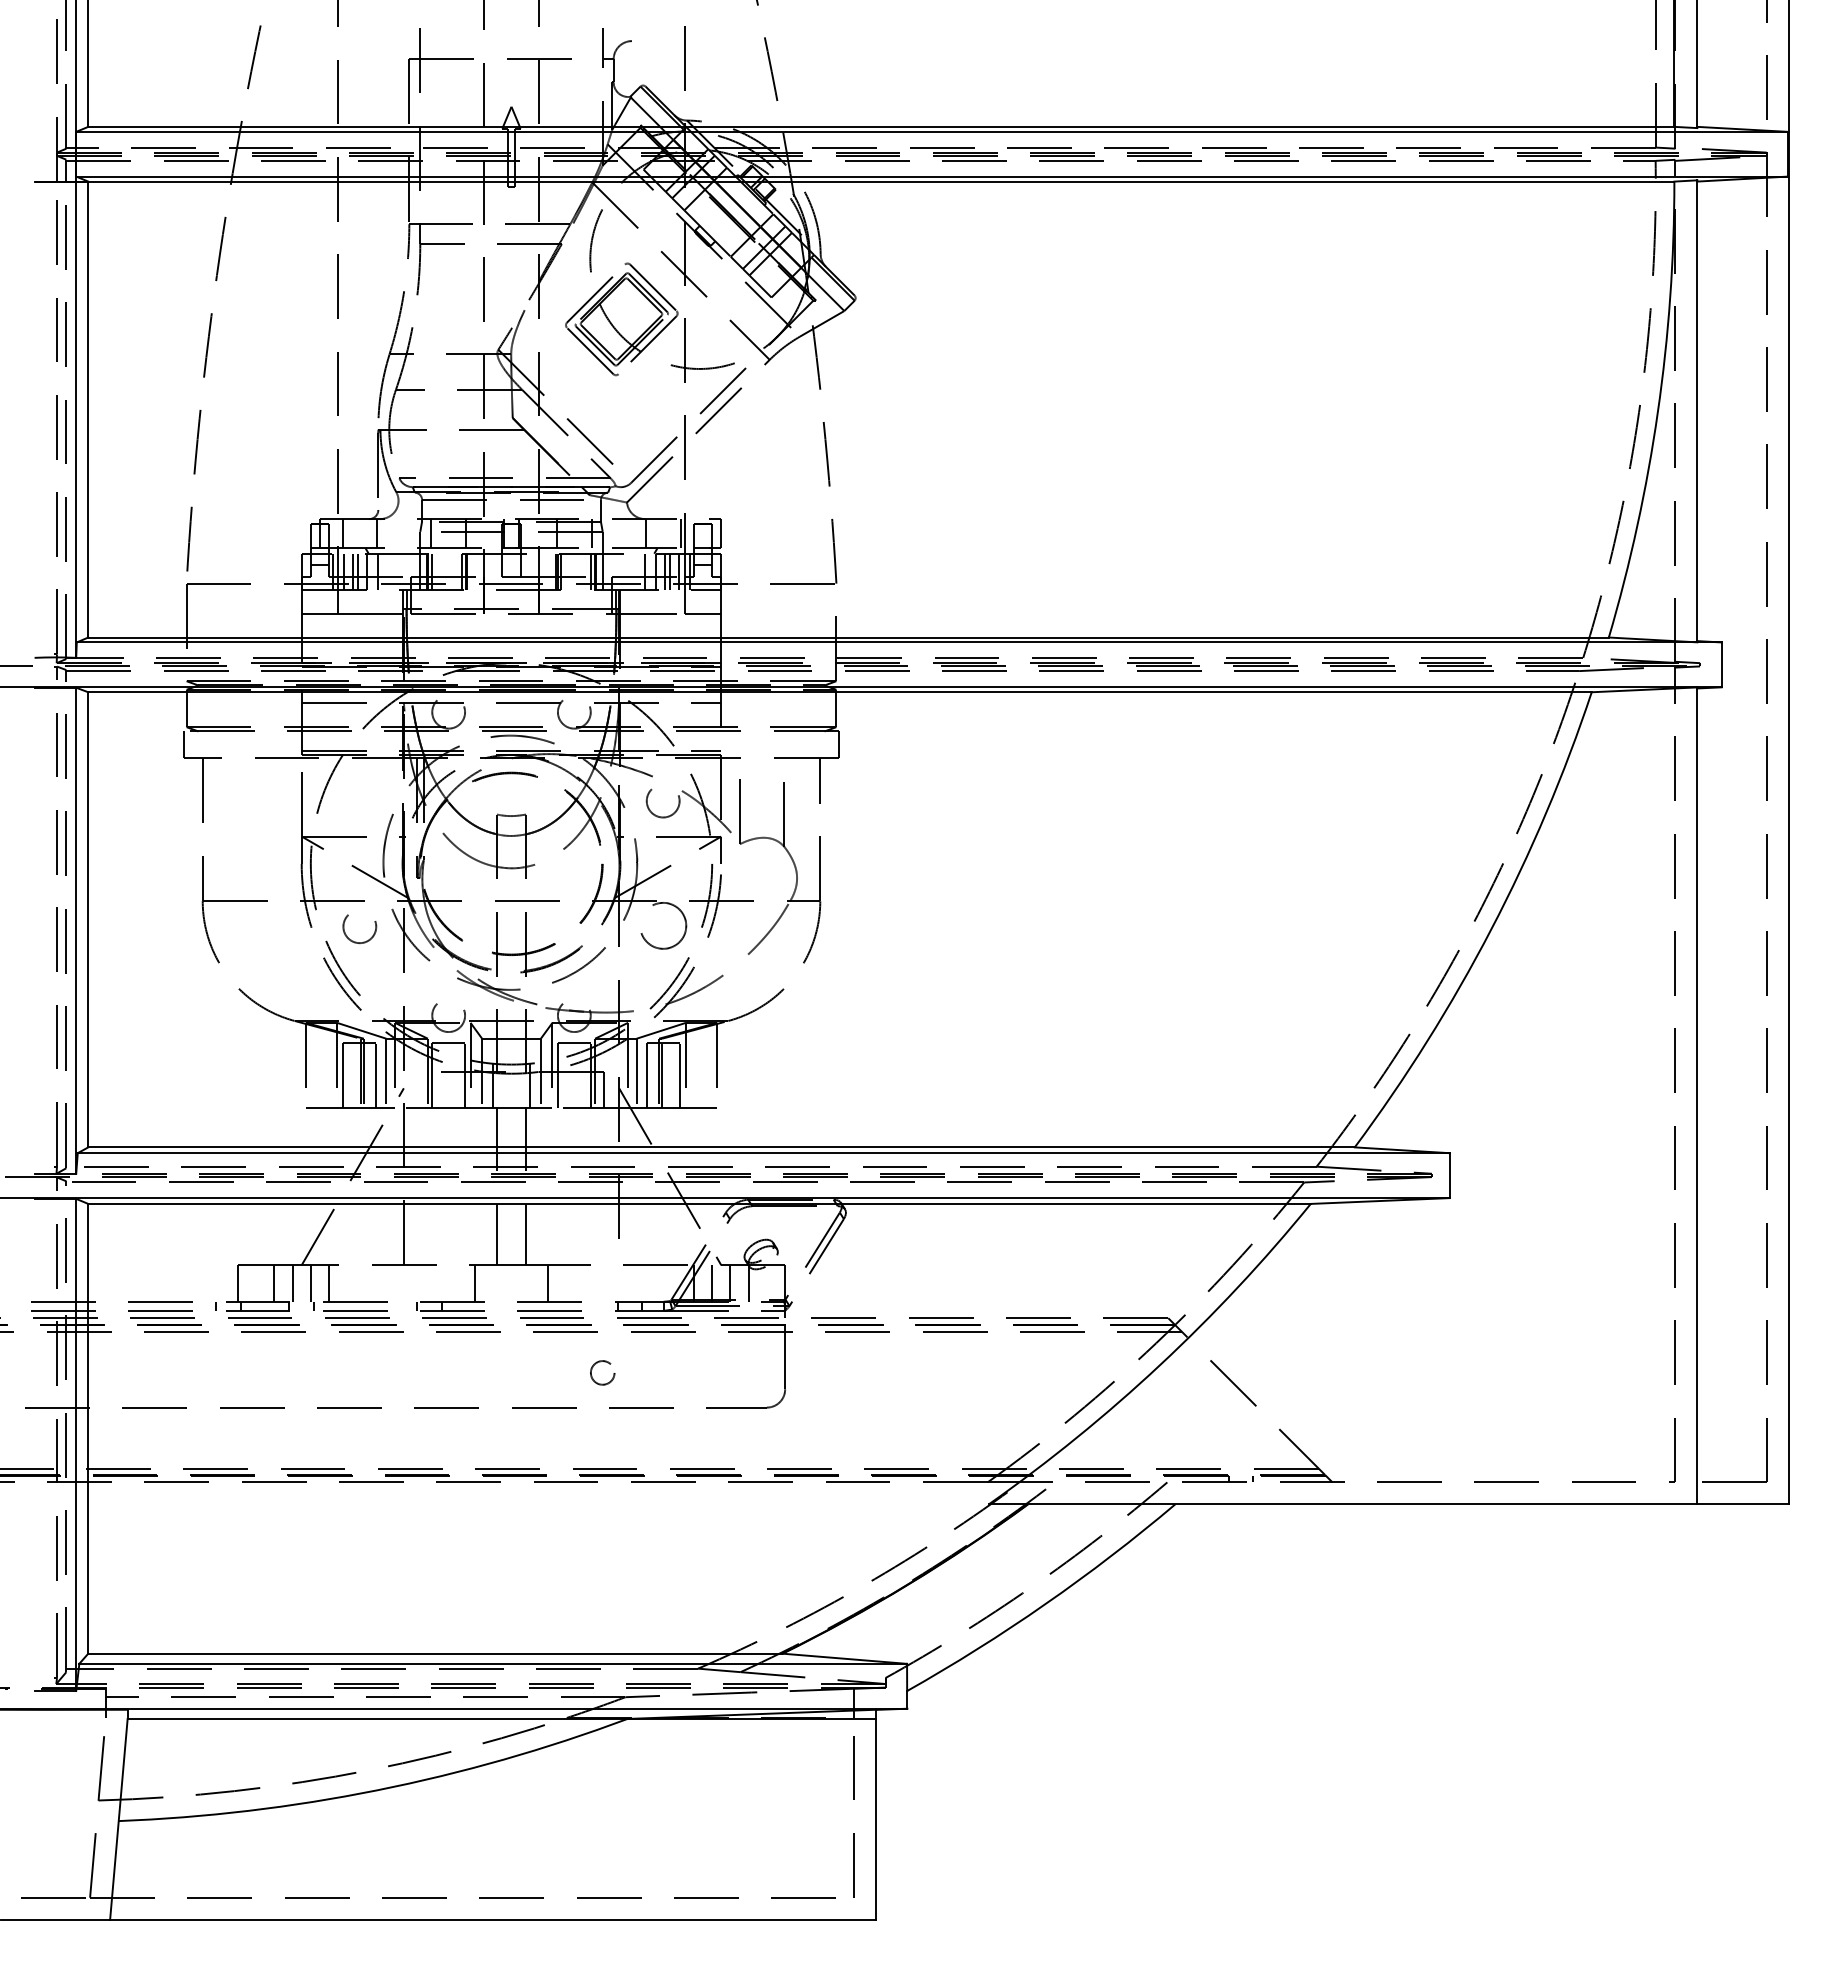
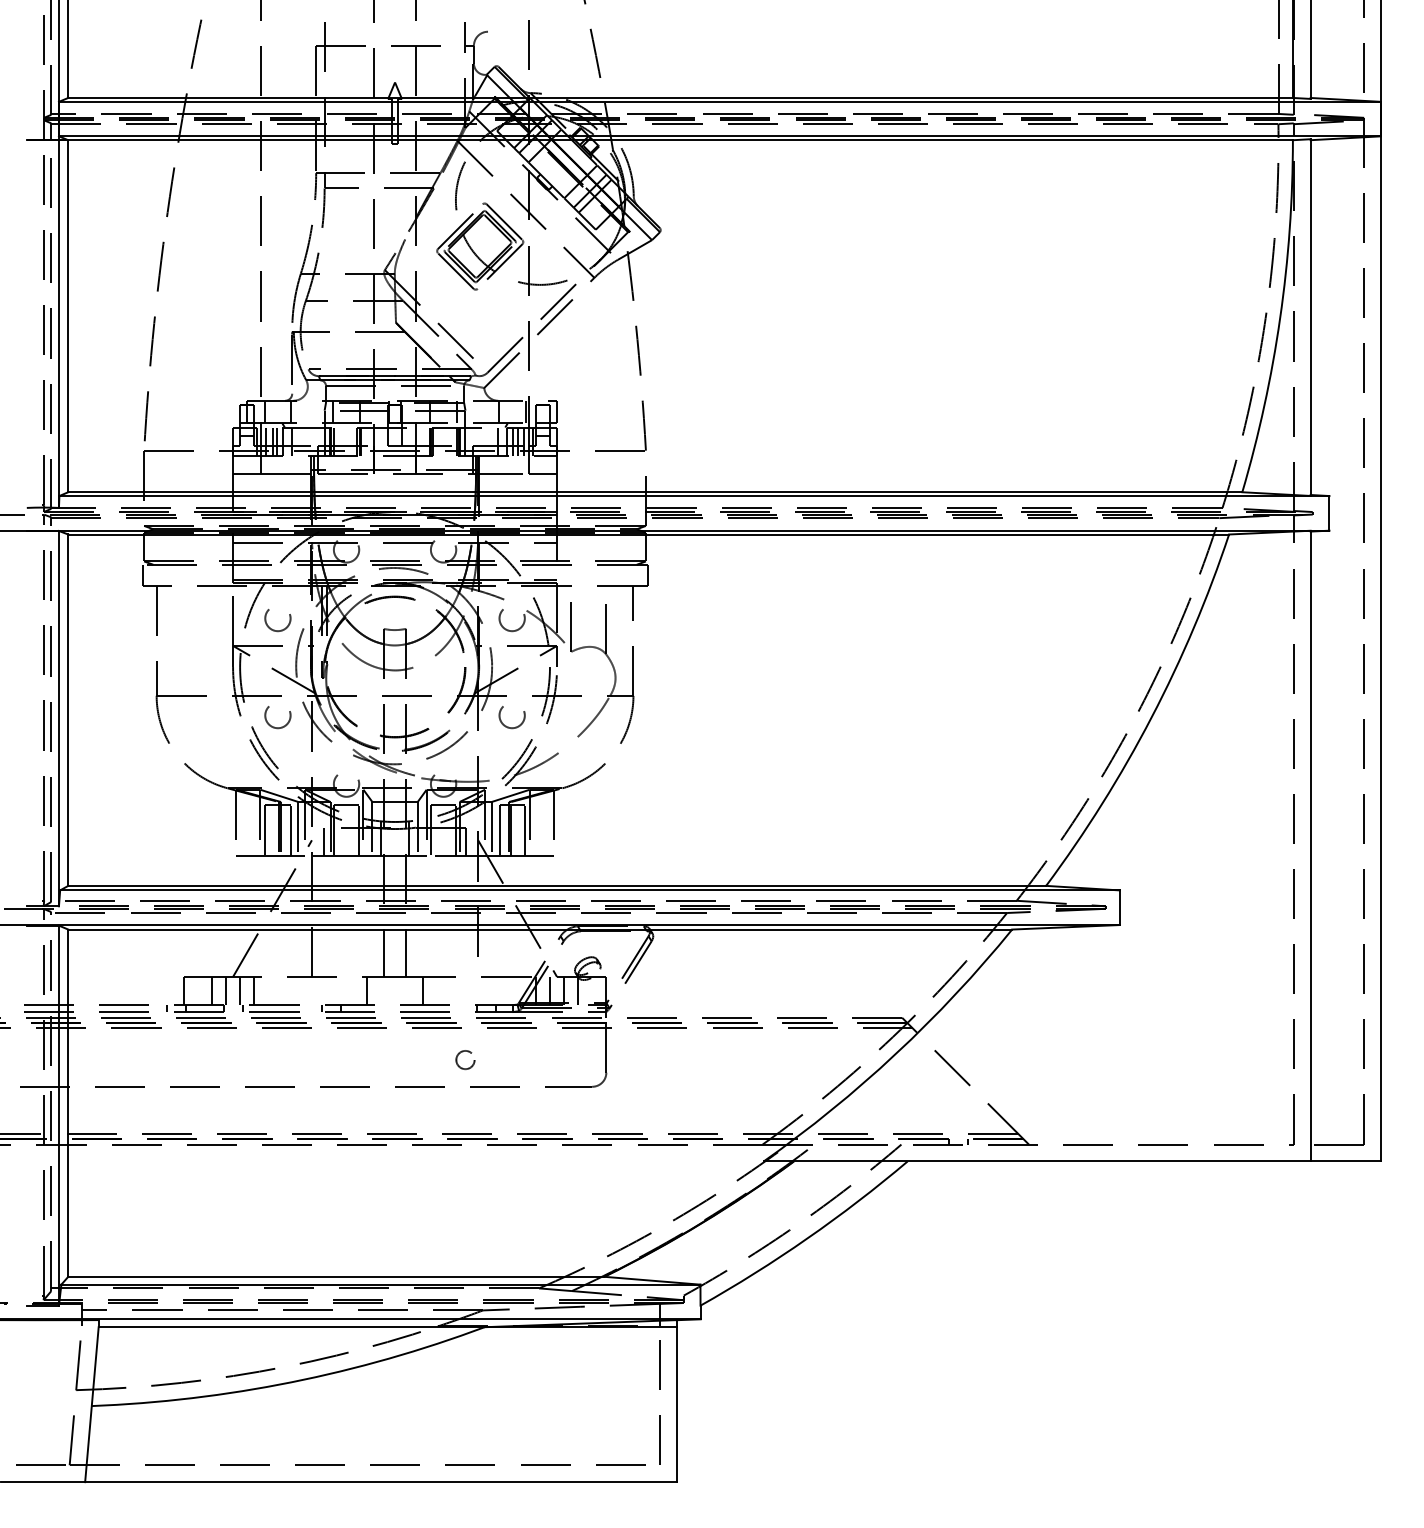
circle: (359, 803) -> (277, 620), added
circle: (662, 928) -> (511, 716), size x0.71
line: (419, 1089) -> (324, 841), added

